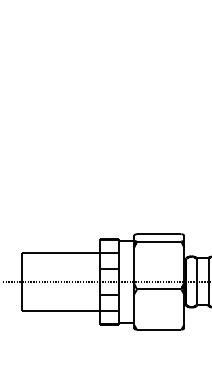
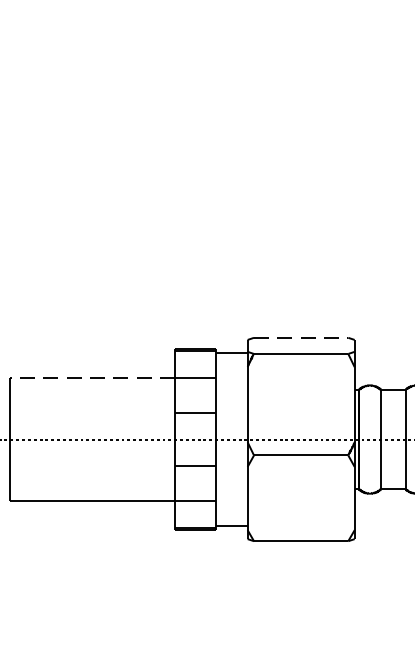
line: (159, 234) -> (301, 338), solid -> dashed
line: (61, 252) -> (93, 377), solid -> dashed

